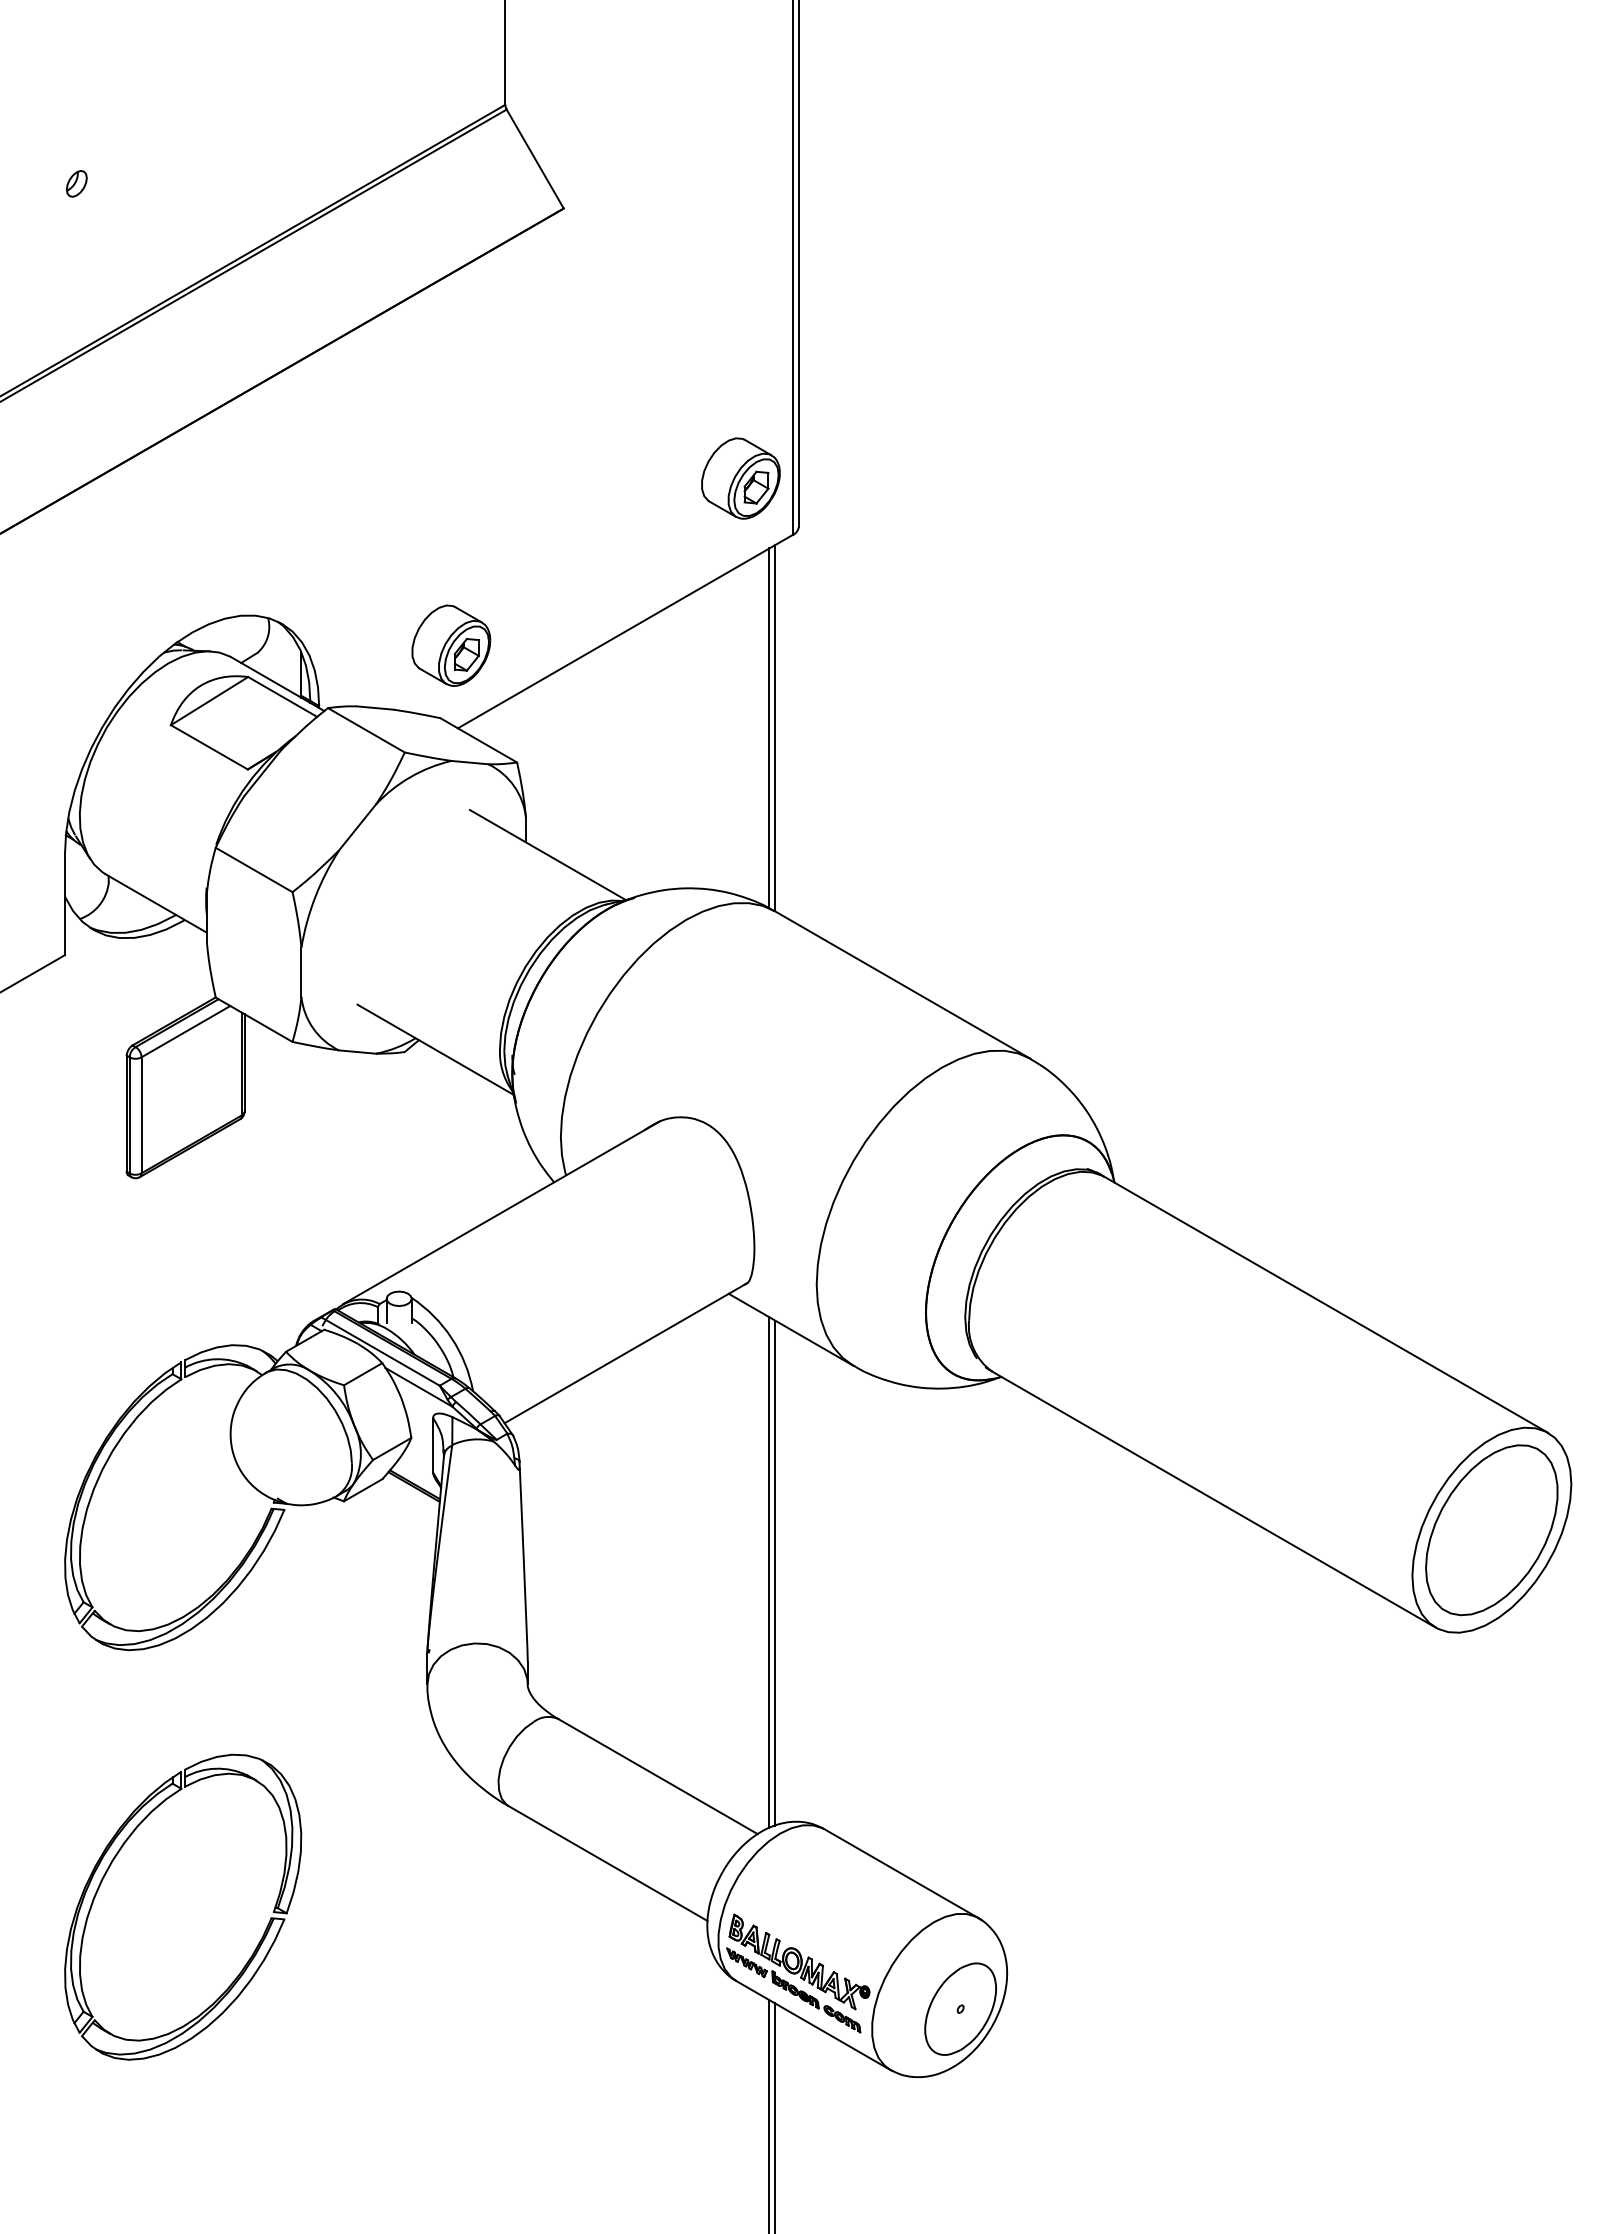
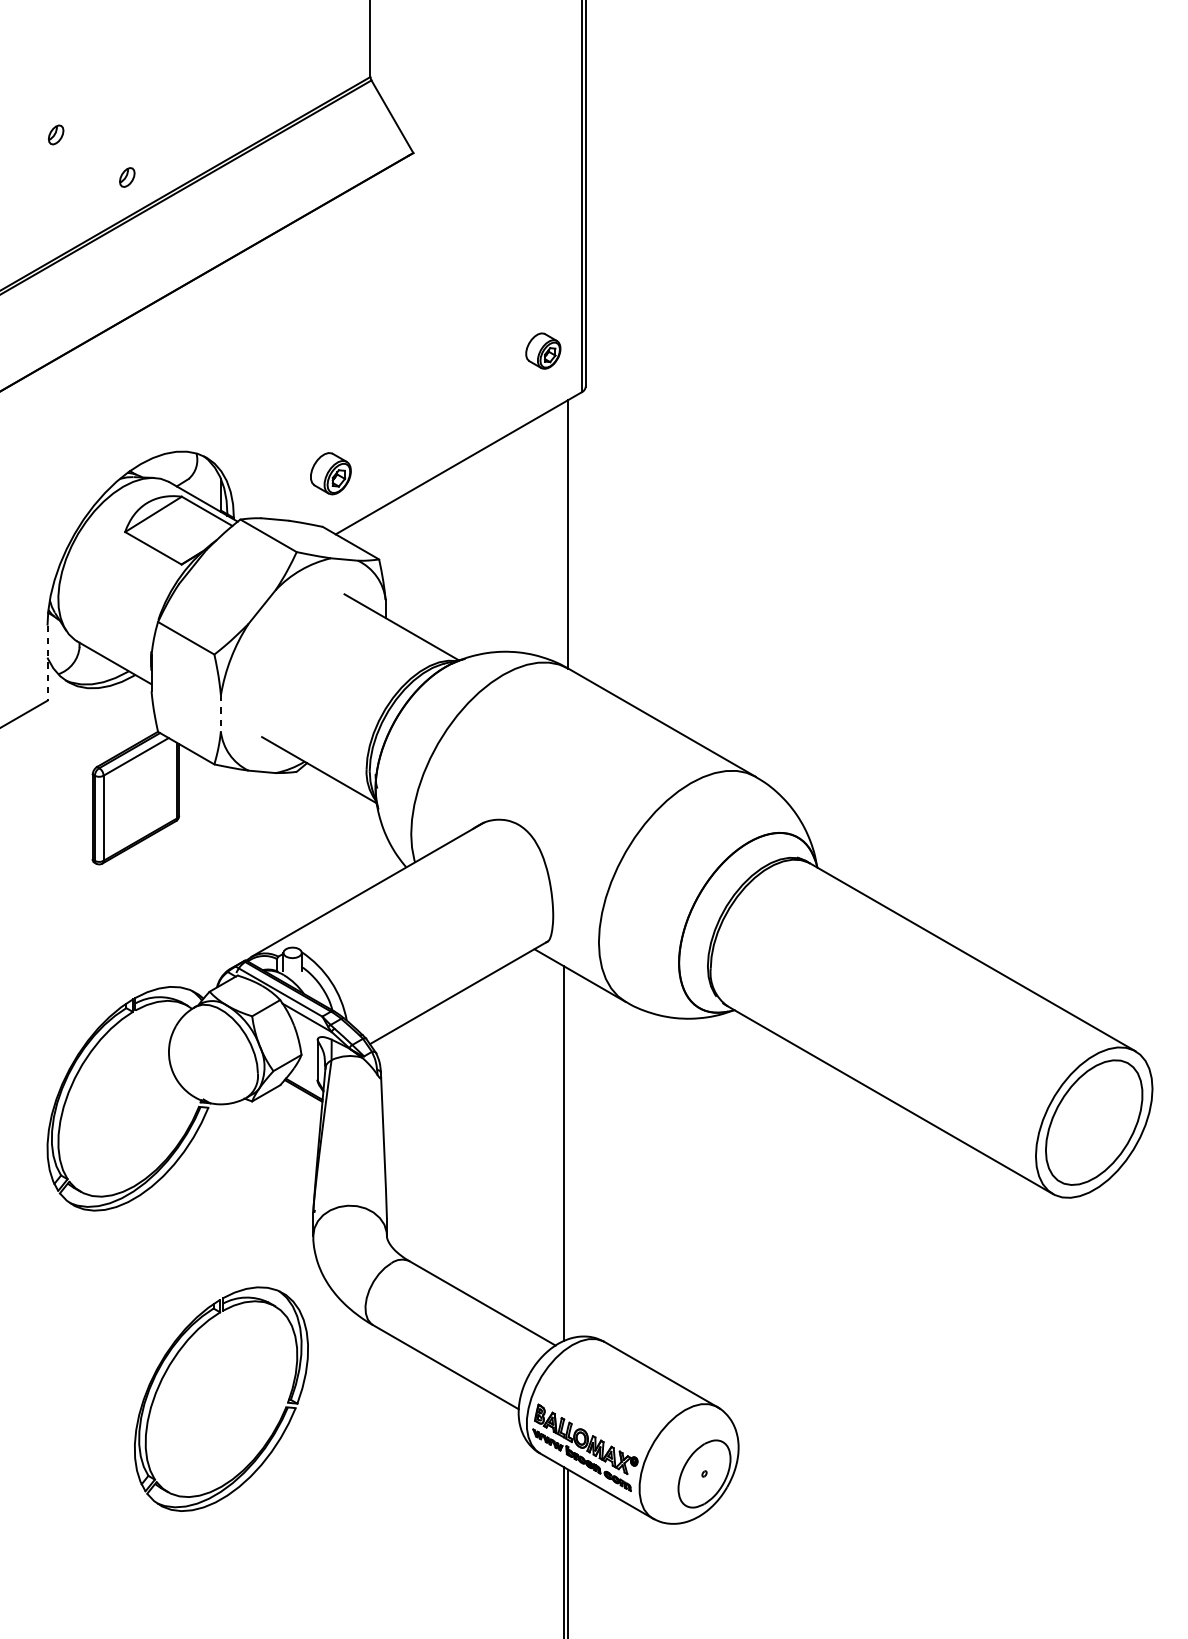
part: (173, 241) -> (127, 177), added
part: (740, 478) -> (543, 351), size x0.6
part: (451, 645) -> (331, 473), size x0.7
line: (769, 728) -> (564, 534), removed
line: (65, 904) -> (47, 663), solid -> dashed
line: (301, 972) -> (220, 713), solid -> dashed
line: (775, 1572) -> (568, 1153), removed
part: (112, 1863) -> (169, 1367), moved

